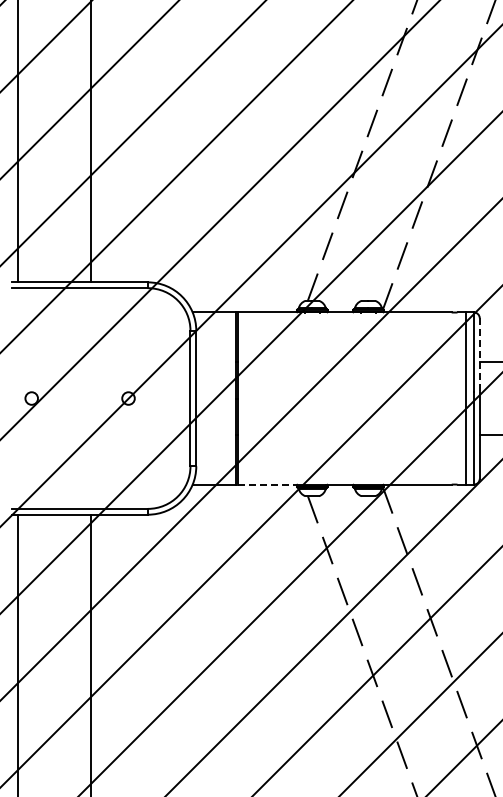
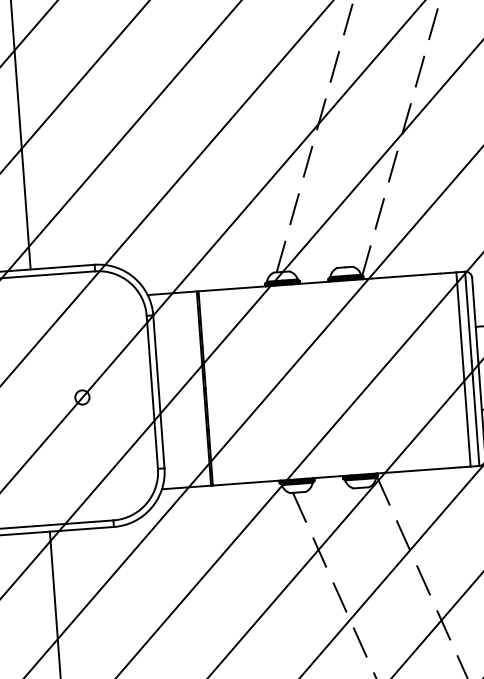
line: (479, 355) -> (474, 319), dashed -> solid
line: (268, 484) -> (247, 482), dashed -> solid

